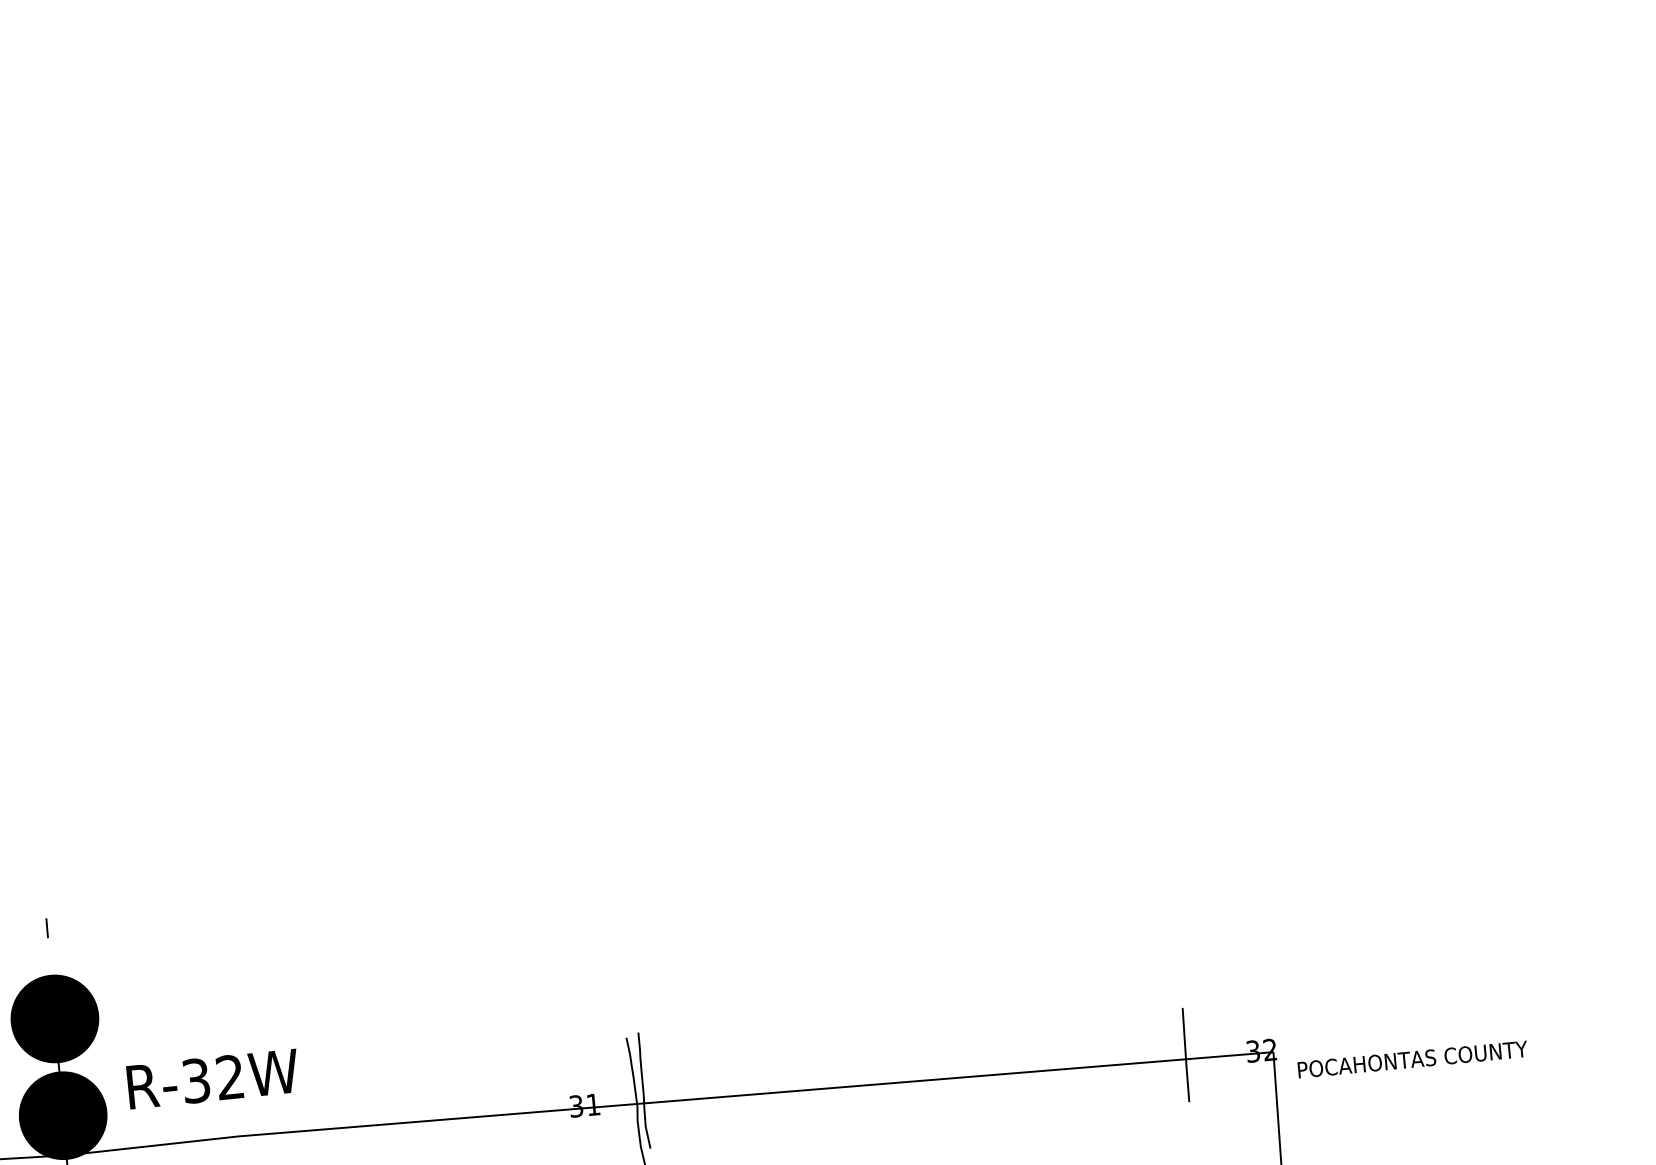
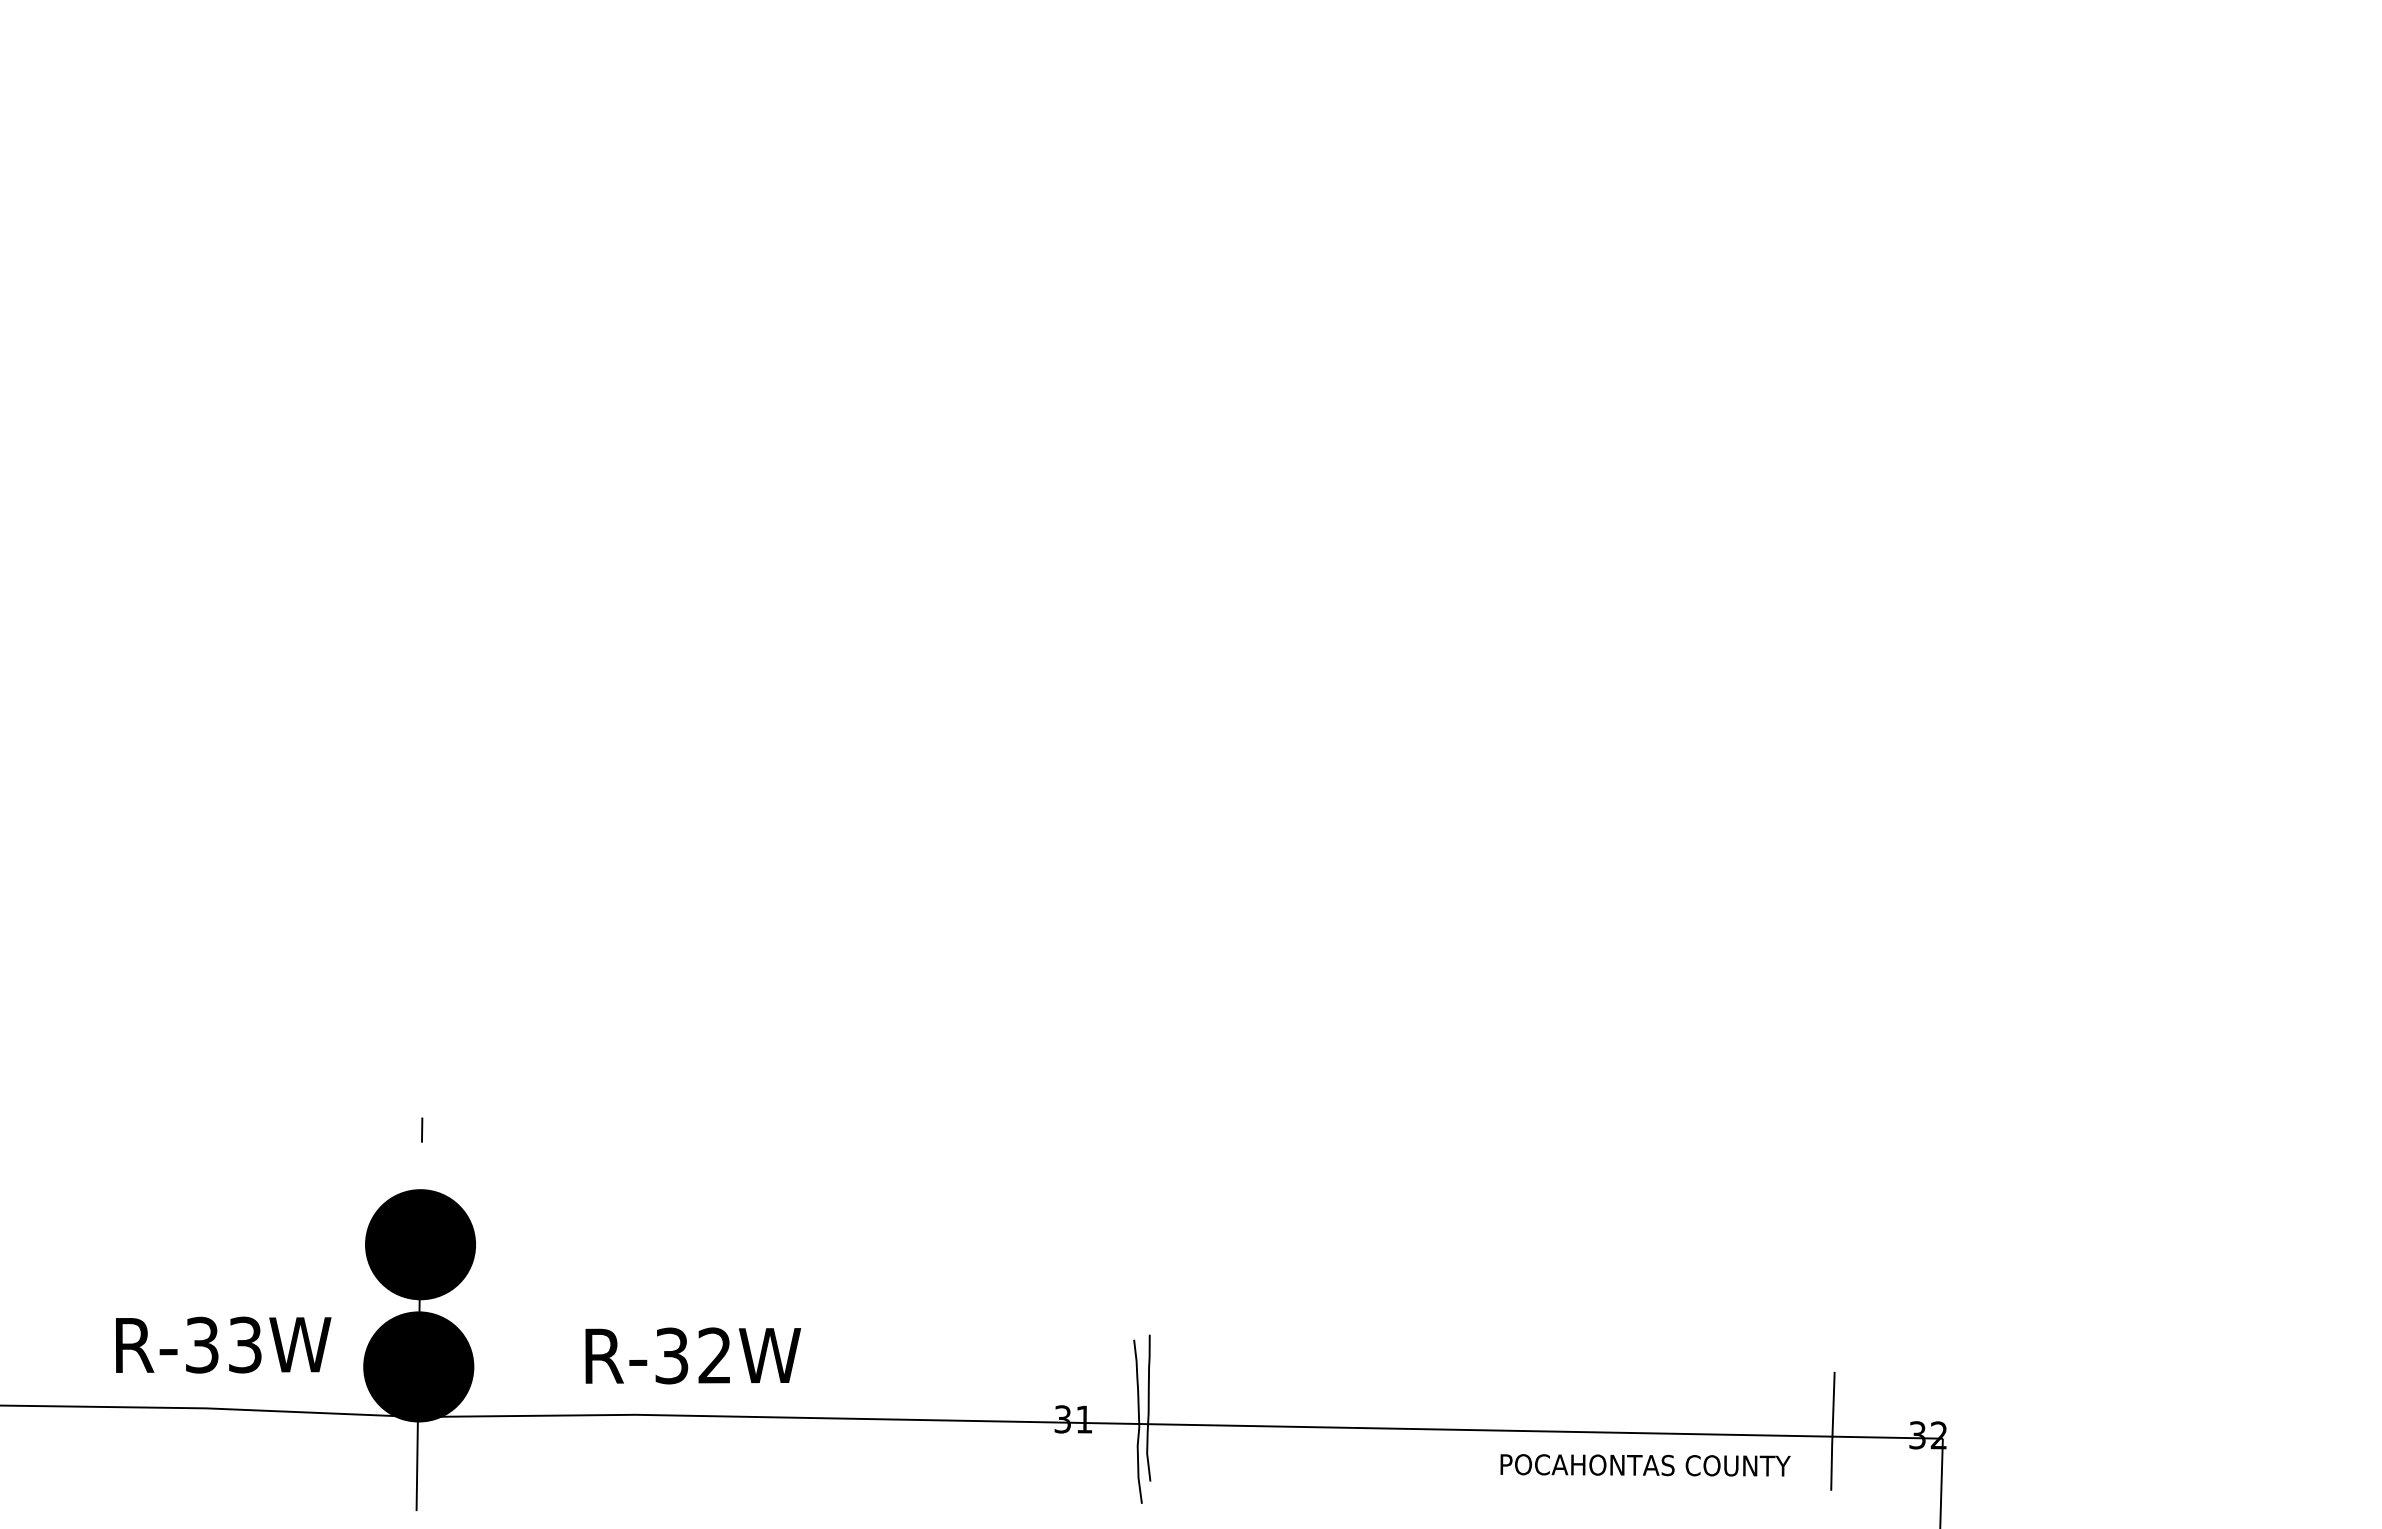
text: (1412, 1059) -> (1645, 1465), moved
text: (213, 1078) -> (693, 1355), moved

